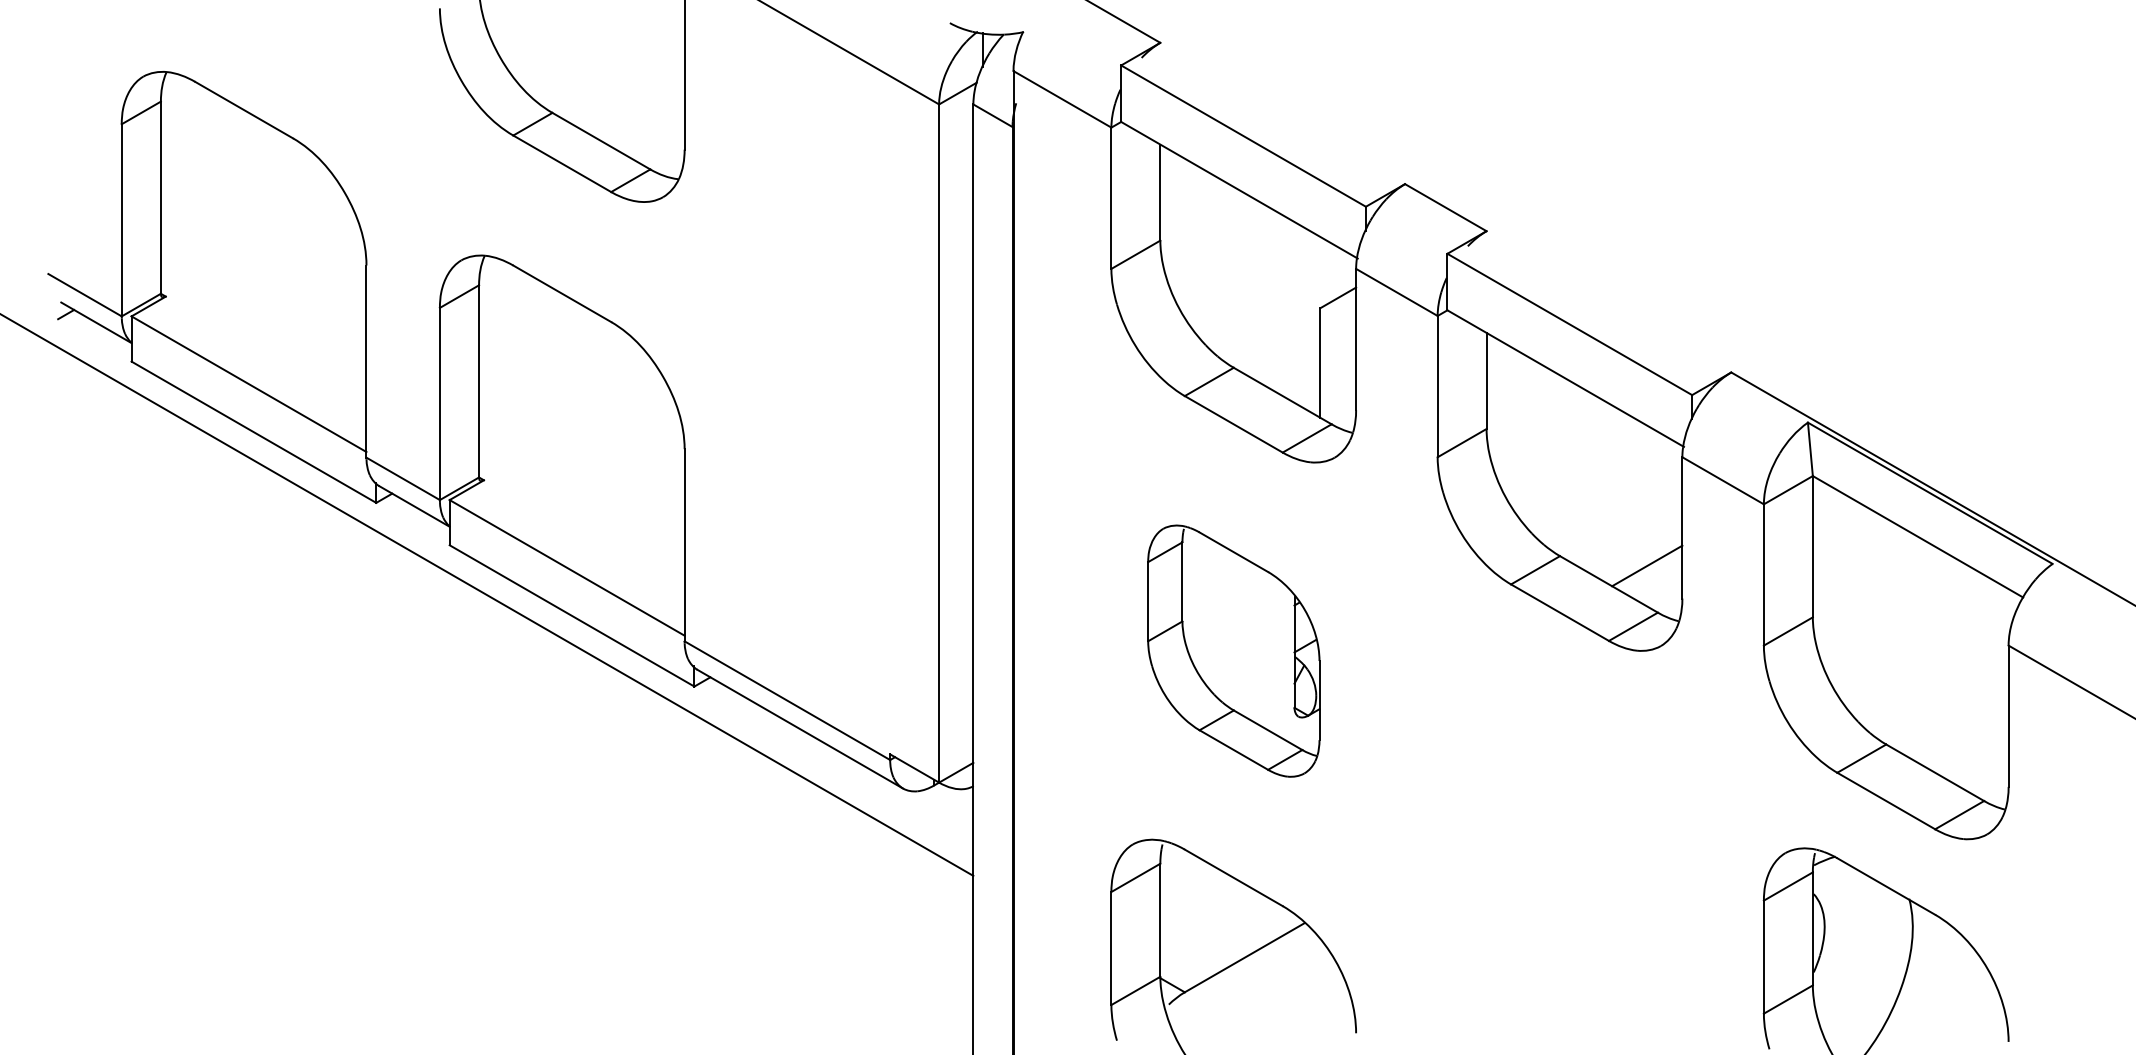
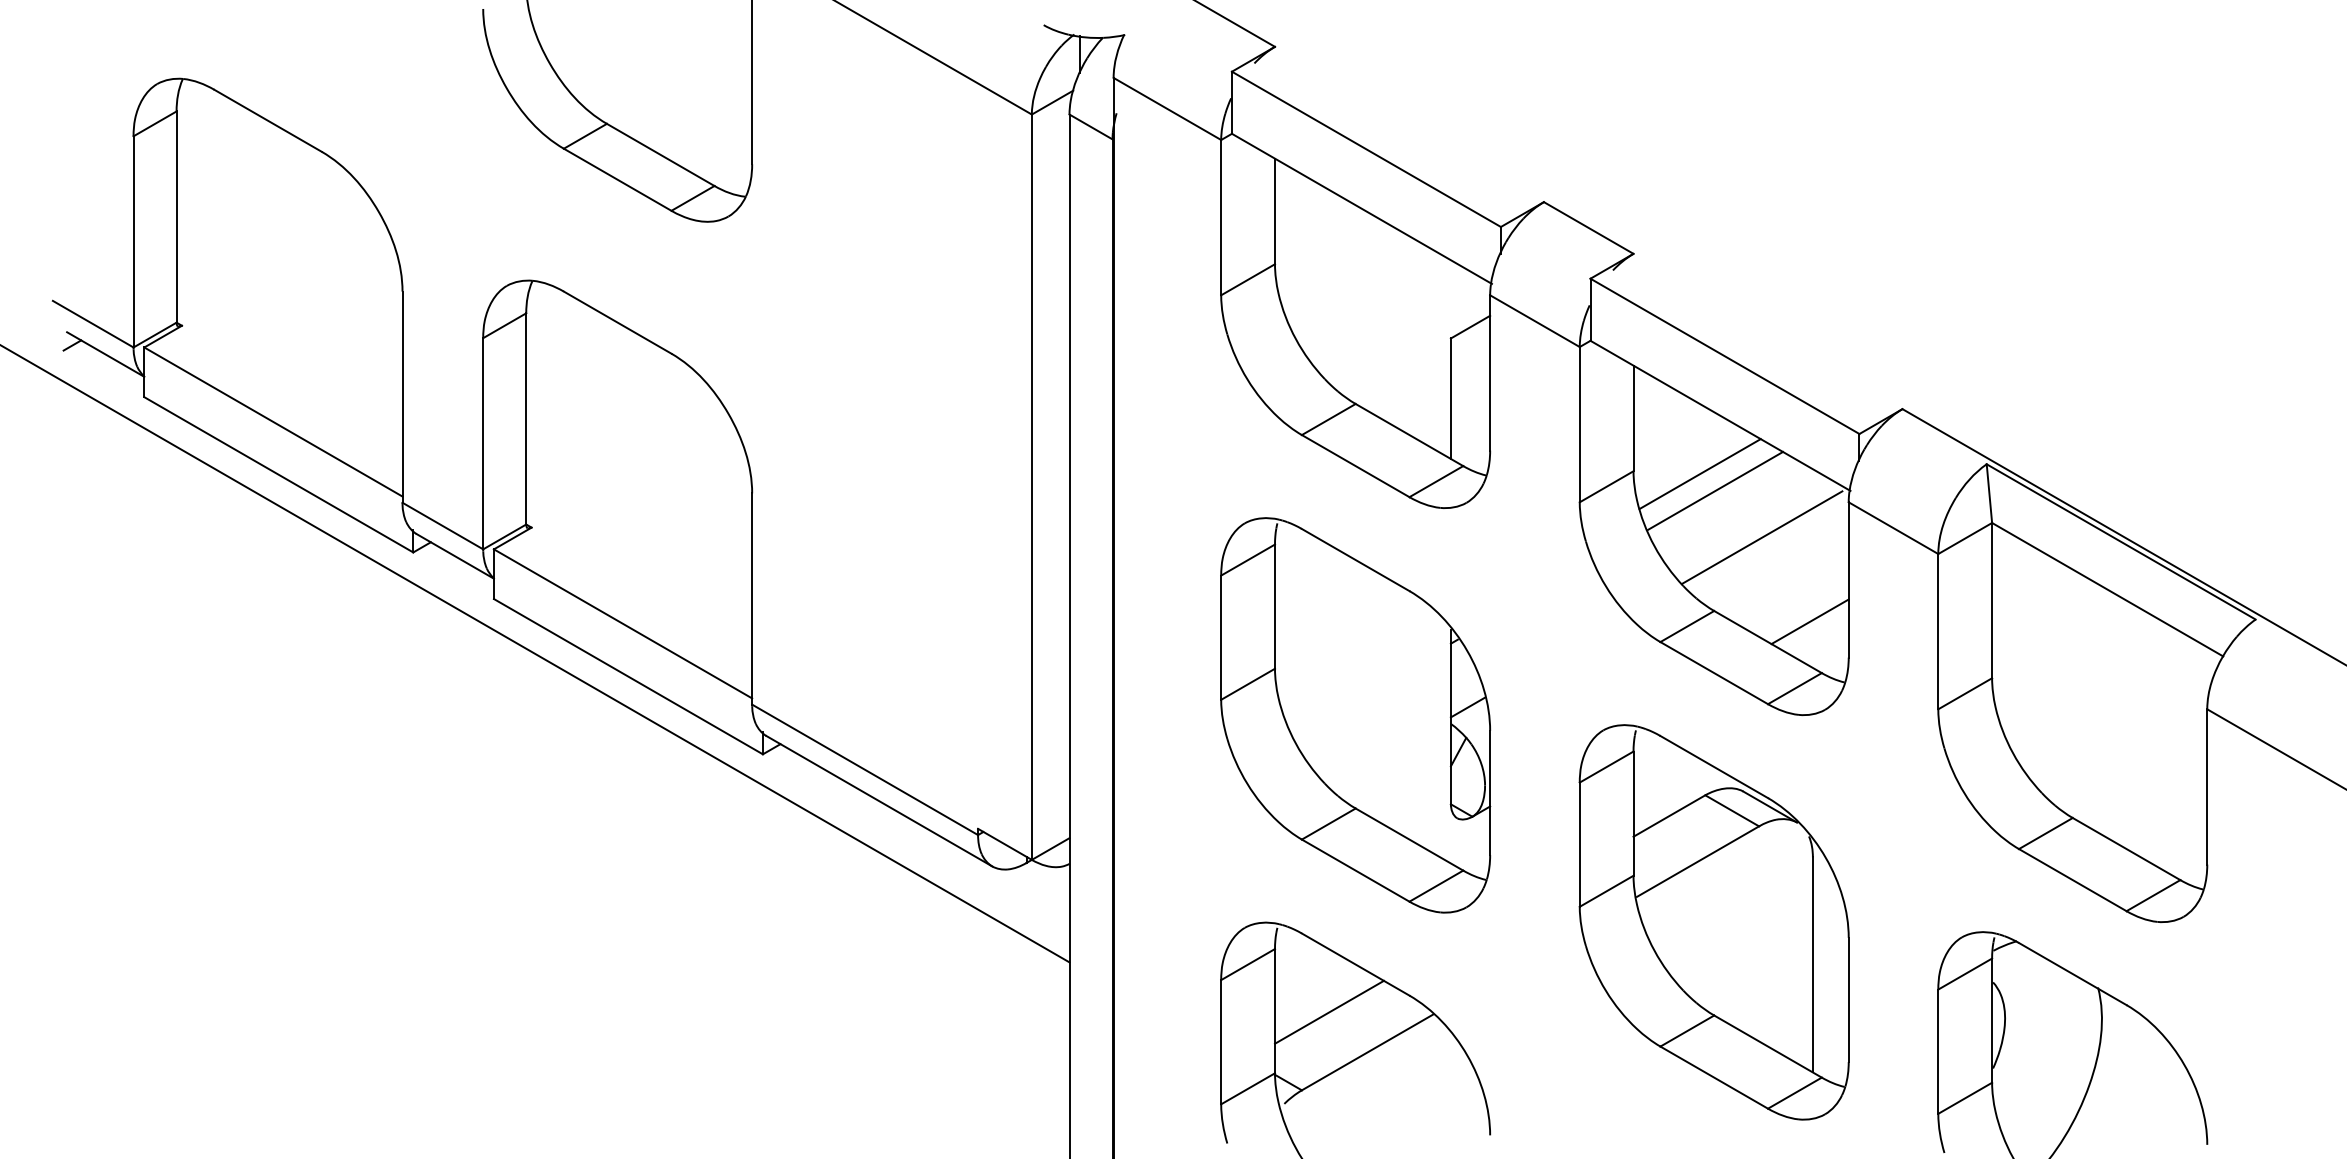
line: (1546, 431) -> (1699, 474), added
line: (1561, 446) -> (1715, 490), added
line: (1603, 489) -> (1761, 537), added
part: (1233, 651) -> (1355, 715), size x1.43
part: (1559, 839) -> (1713, 922), added
line: (1209, 920) -> (1329, 1011), added

